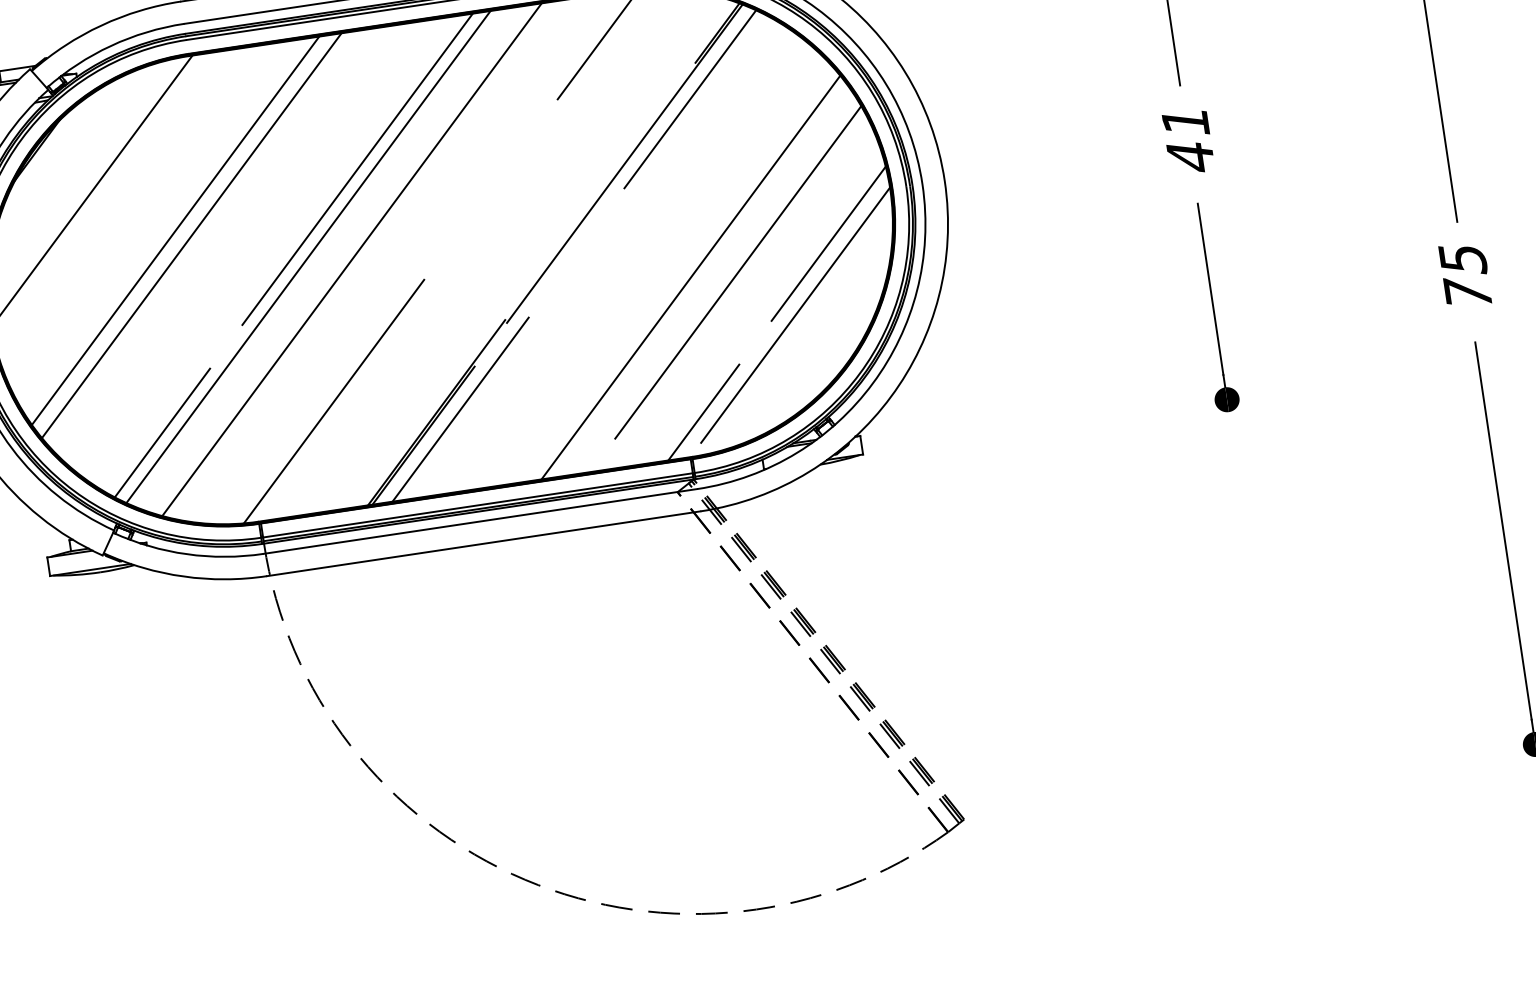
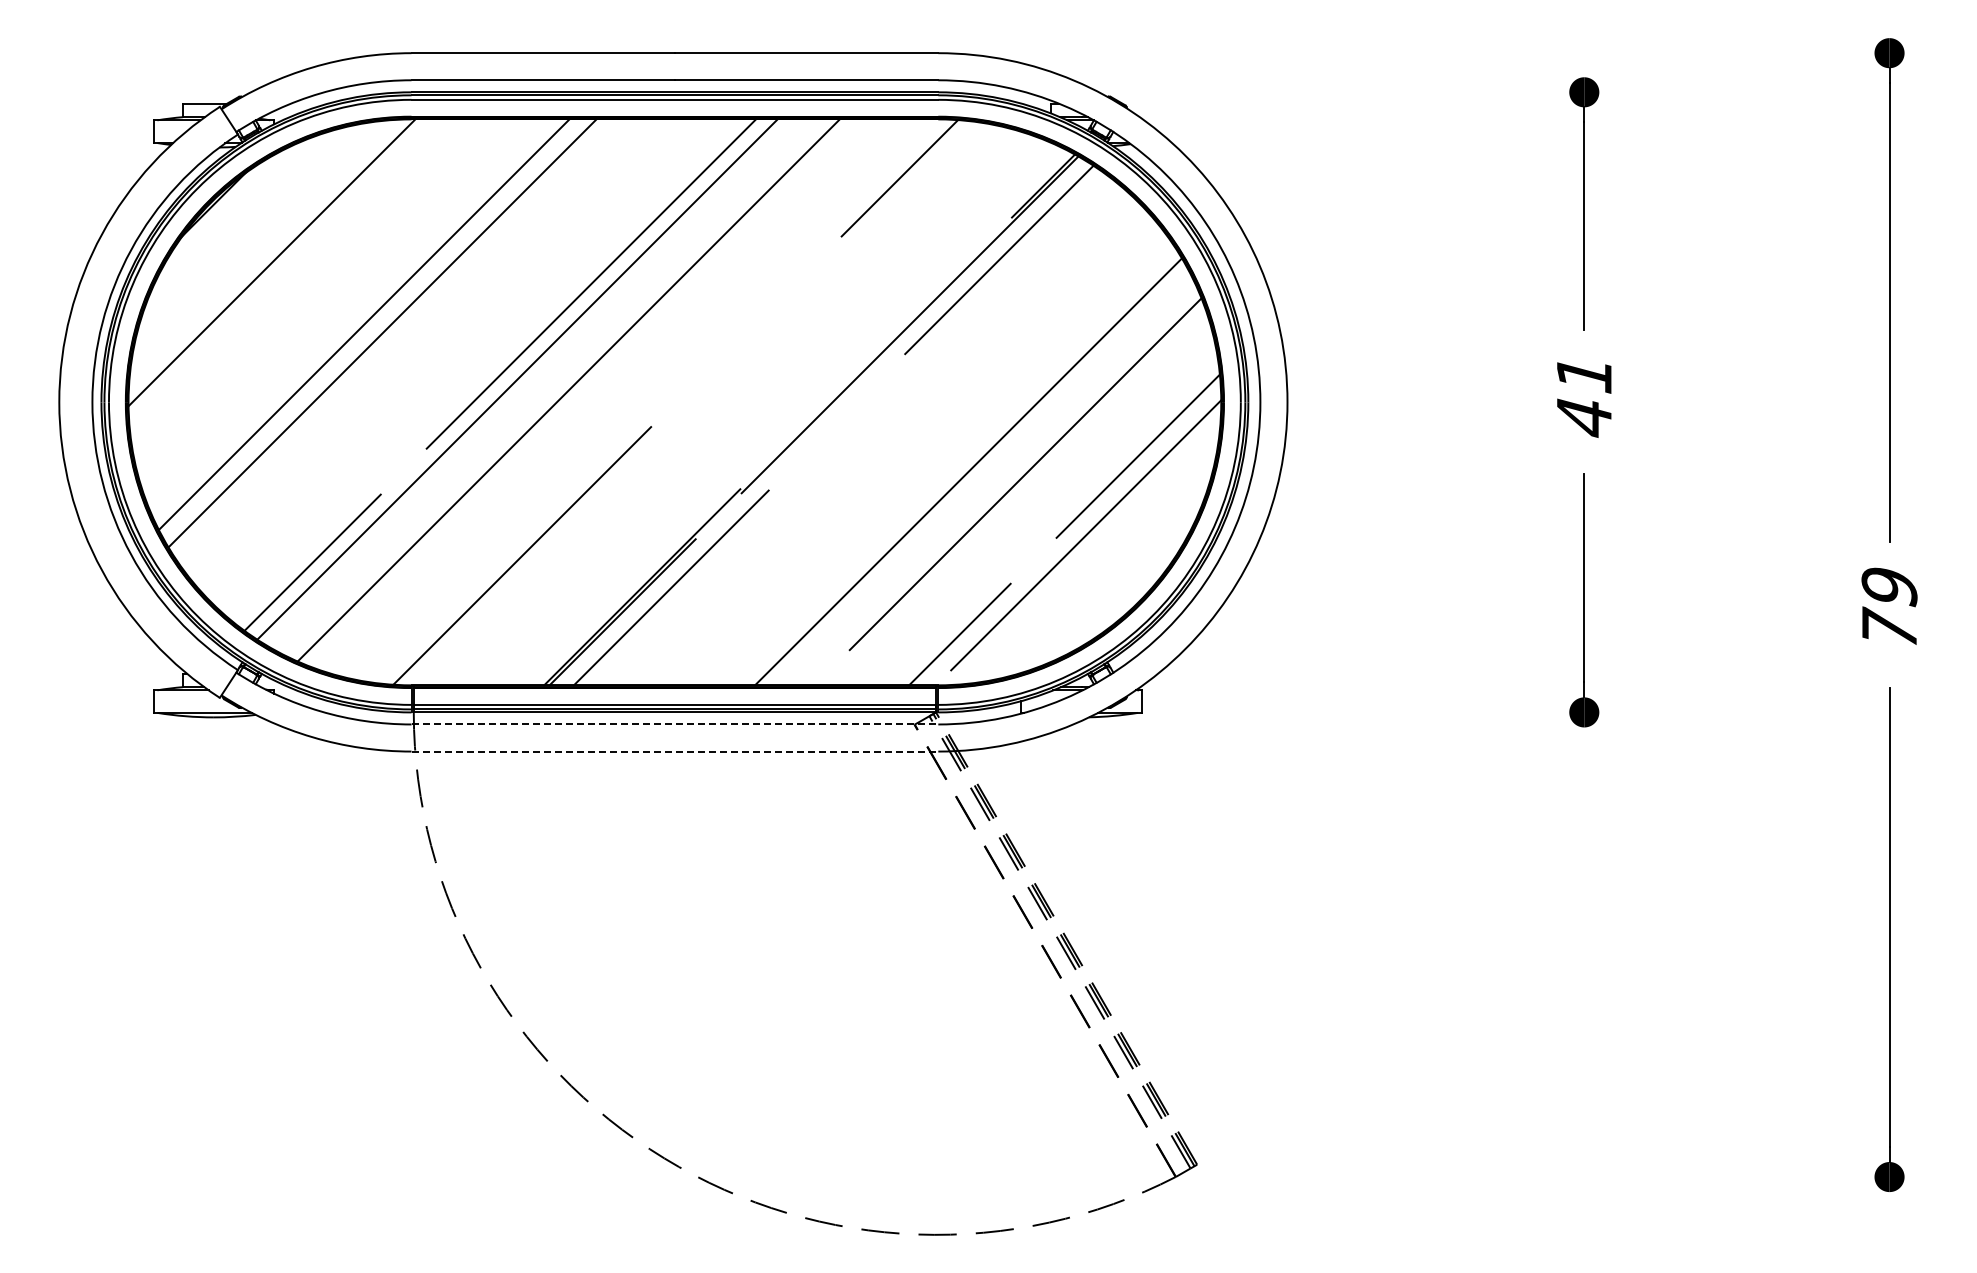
text: (1462, 260) -> (1889, 588), 75 -> 79
line: (480, 521) -> (675, 724), solid -> dashed
line: (484, 543) -> (675, 751), solid -> dashed

